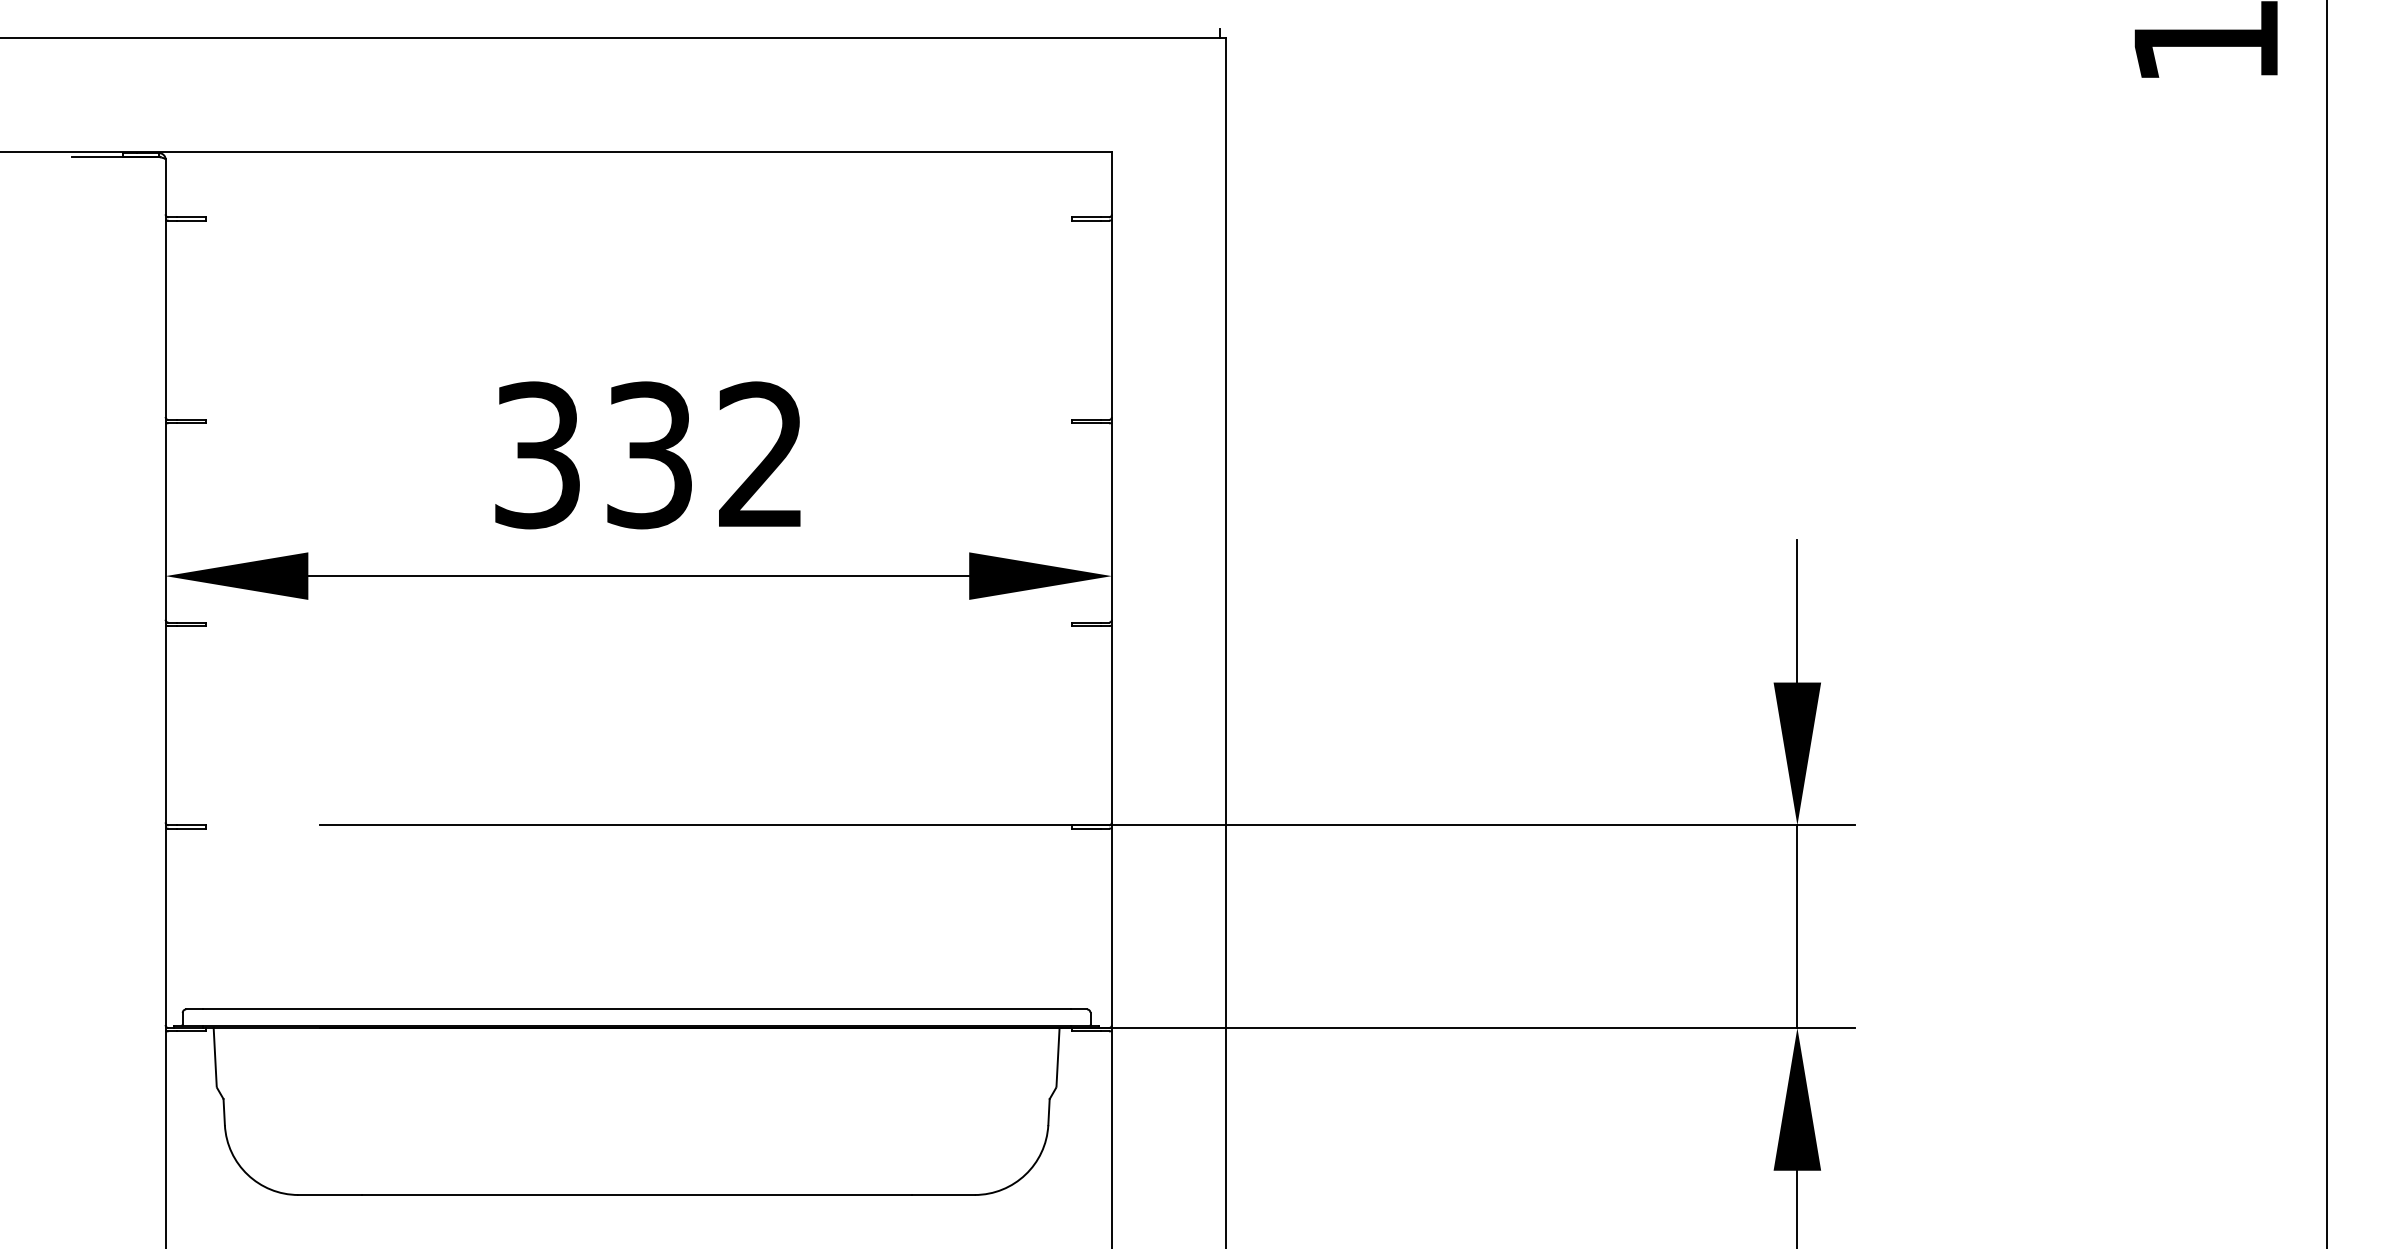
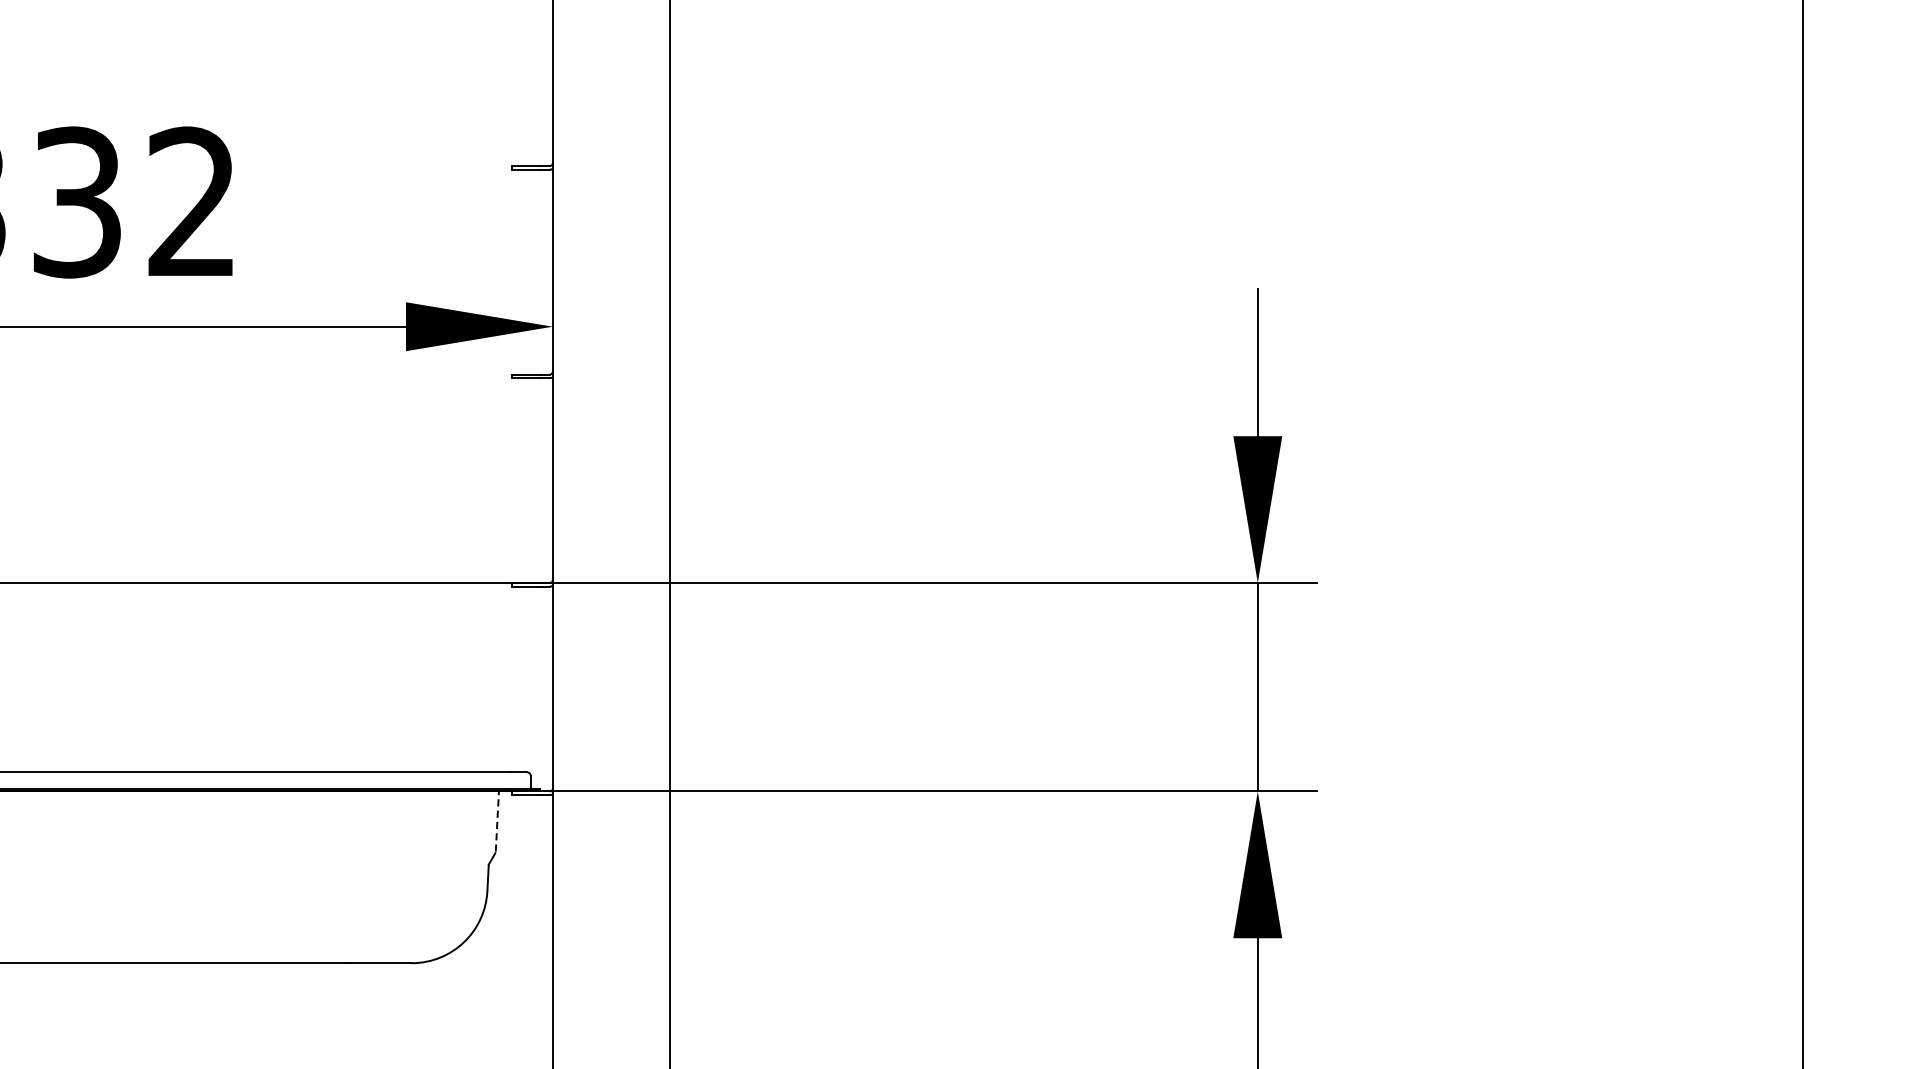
line: (1058, 1056) -> (497, 820), solid -> dashed

